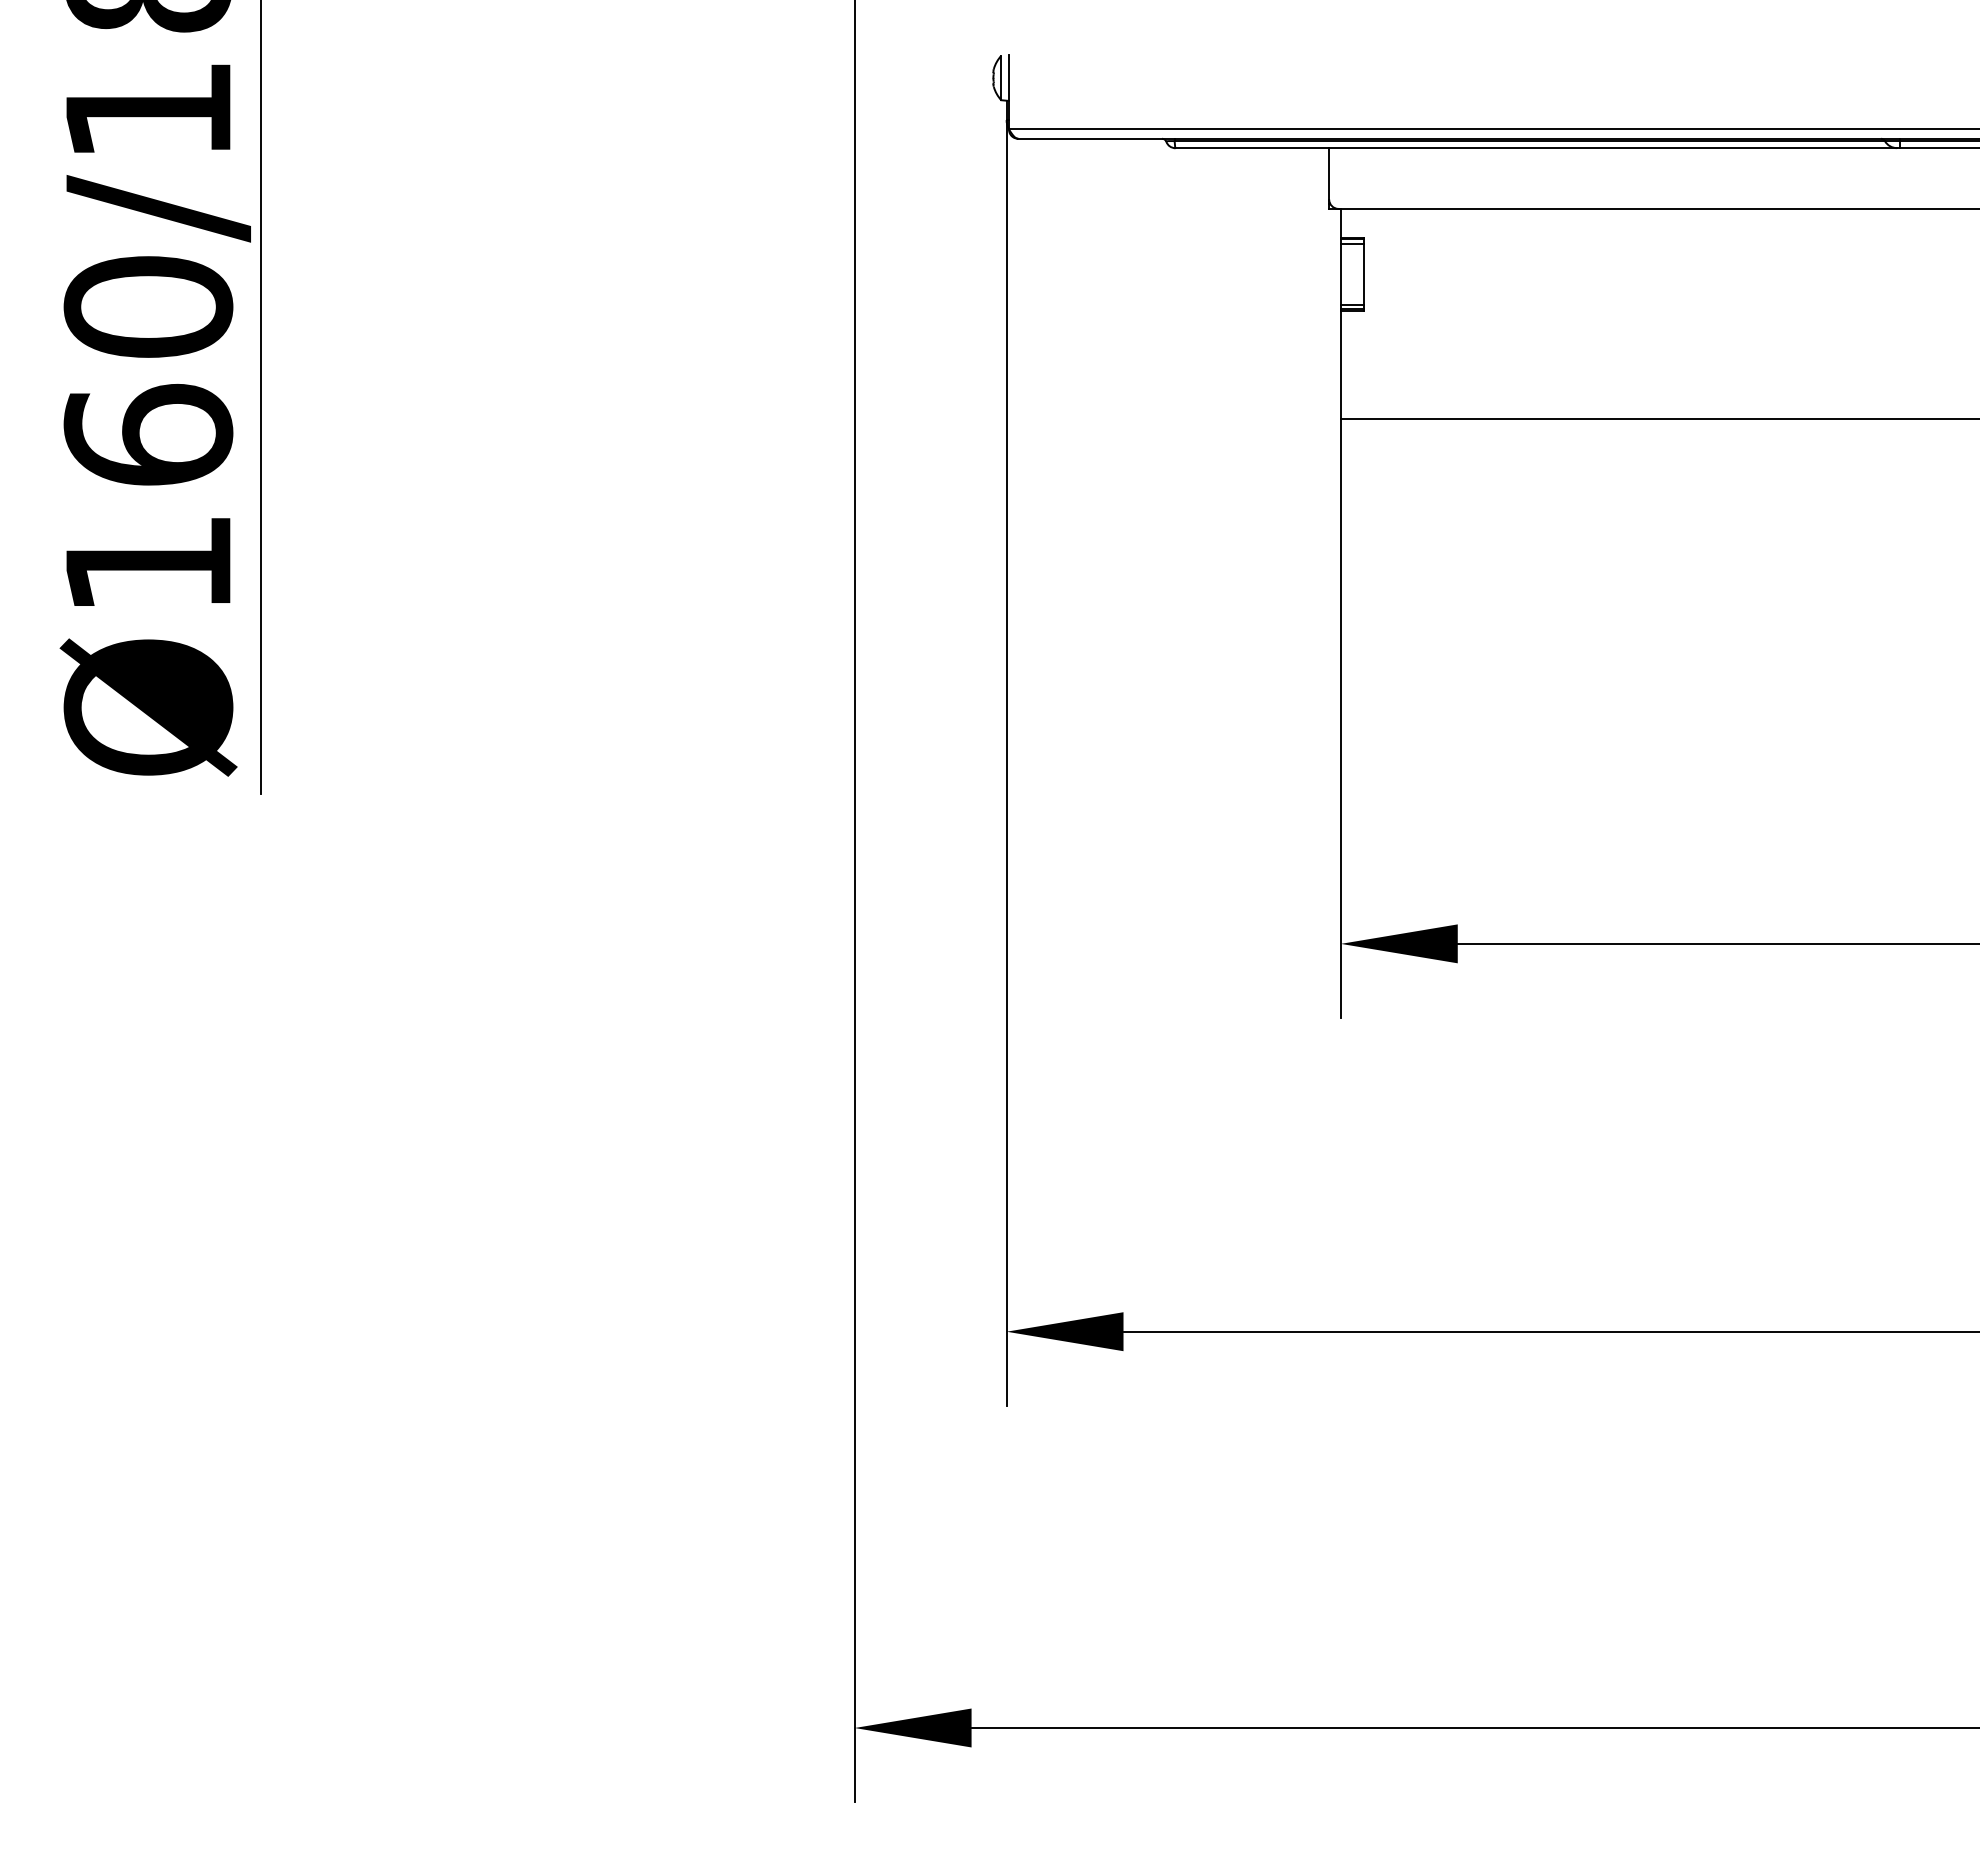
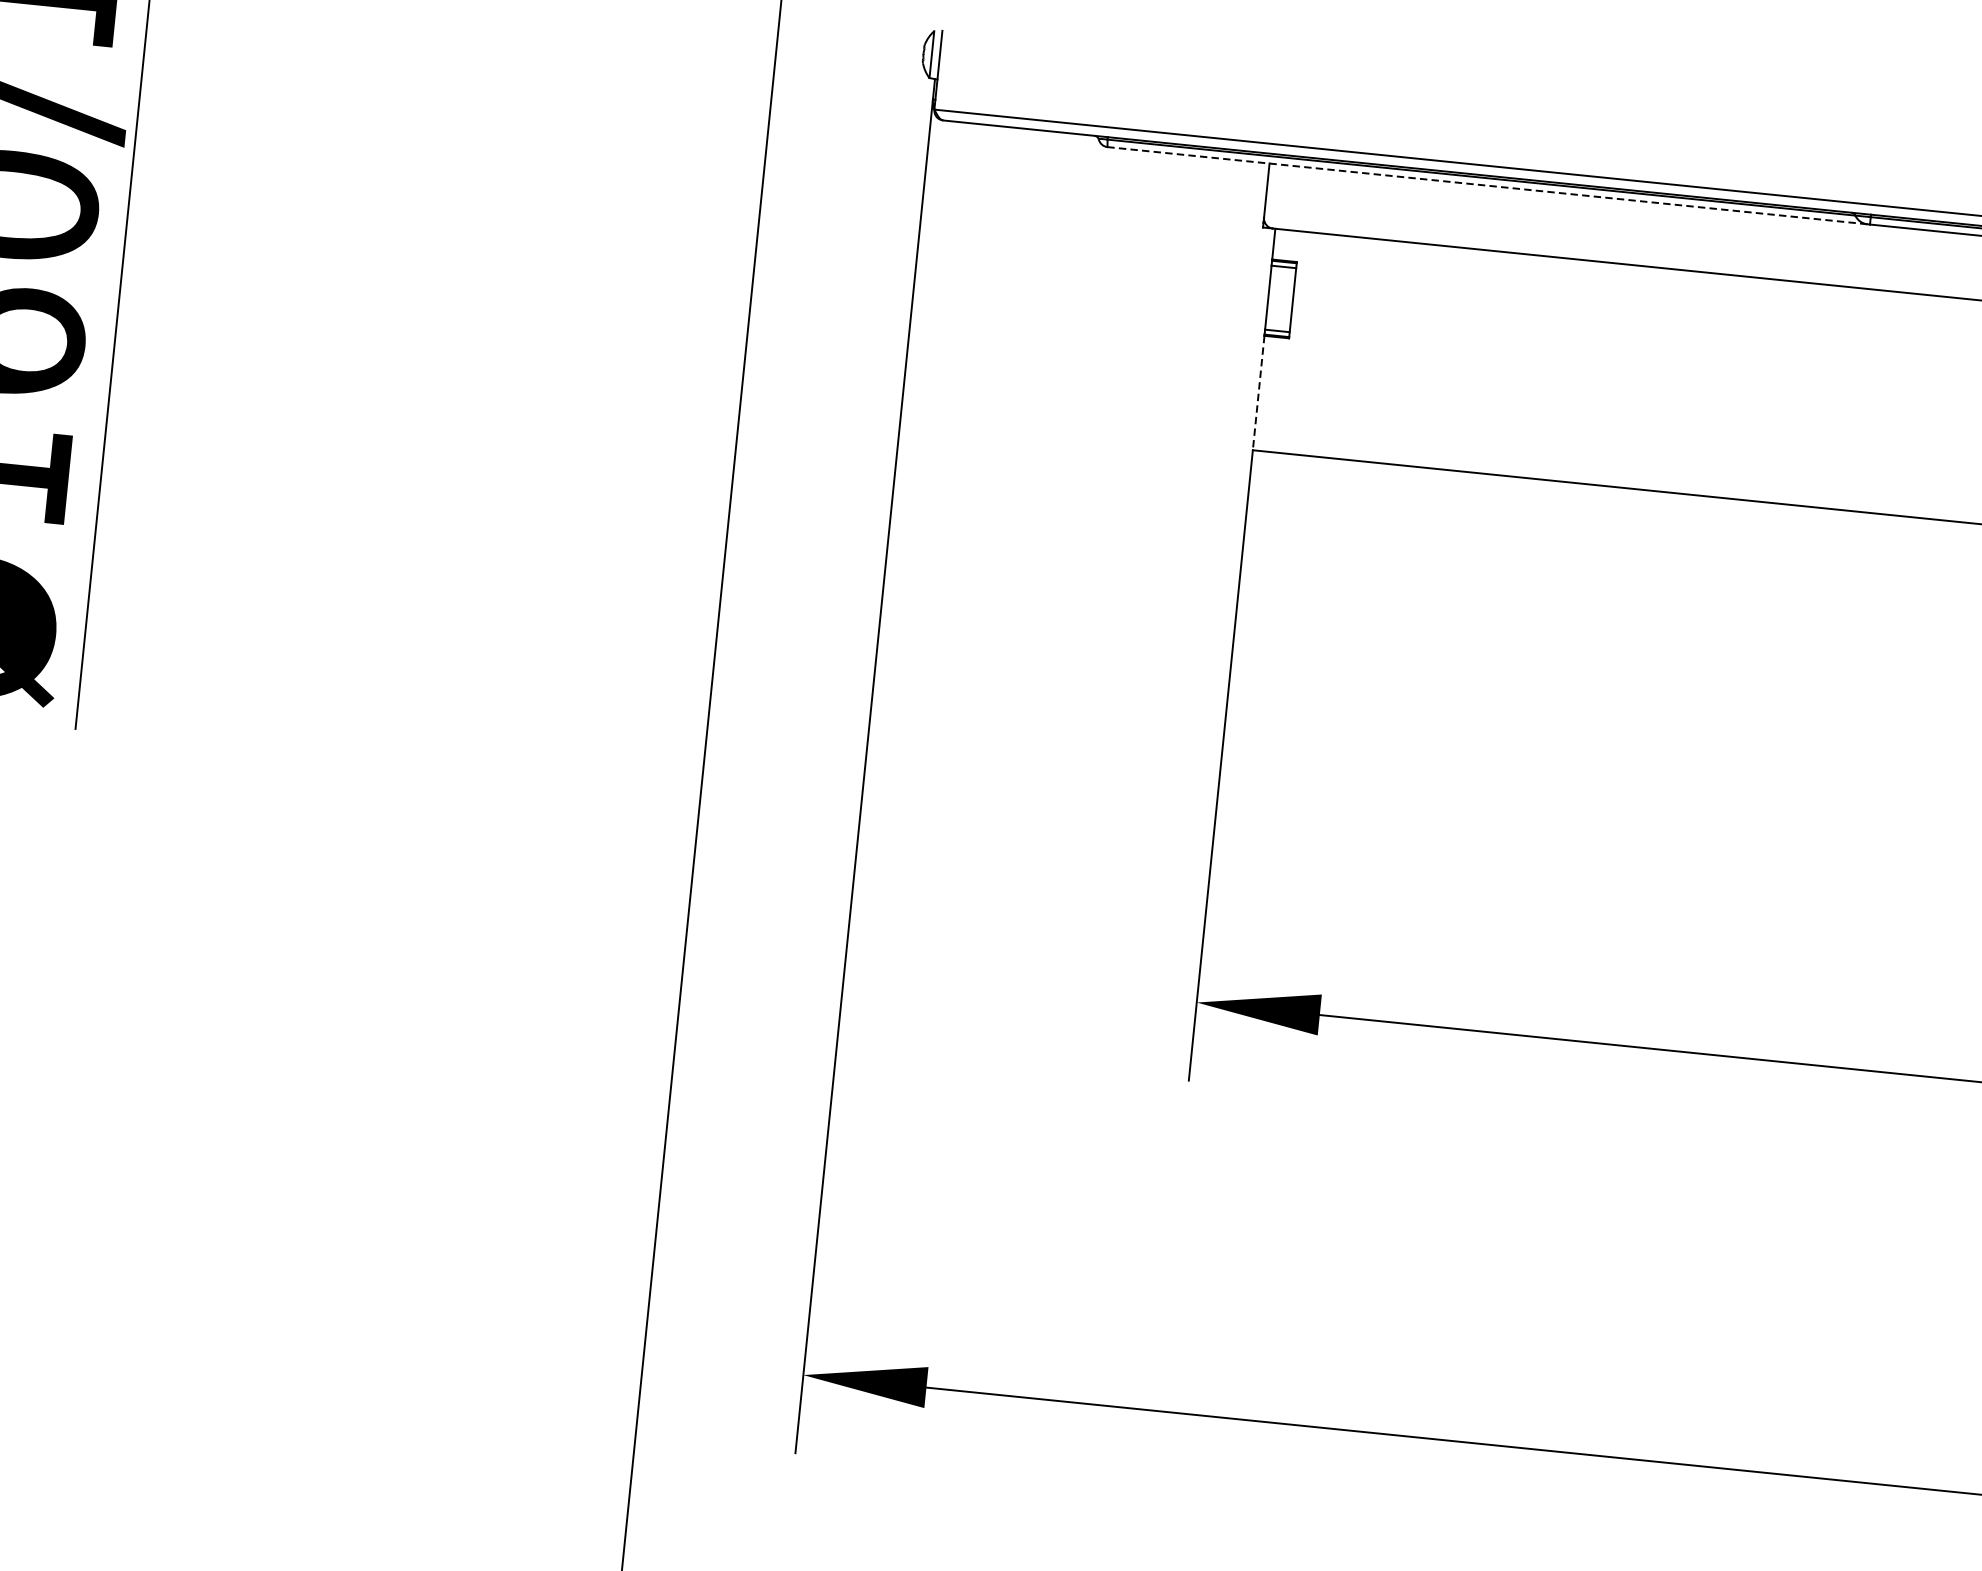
line: (1536, 148) -> (1487, 186), solid -> dashed
line: (1340, 365) -> (1258, 393), solid -> dashed

